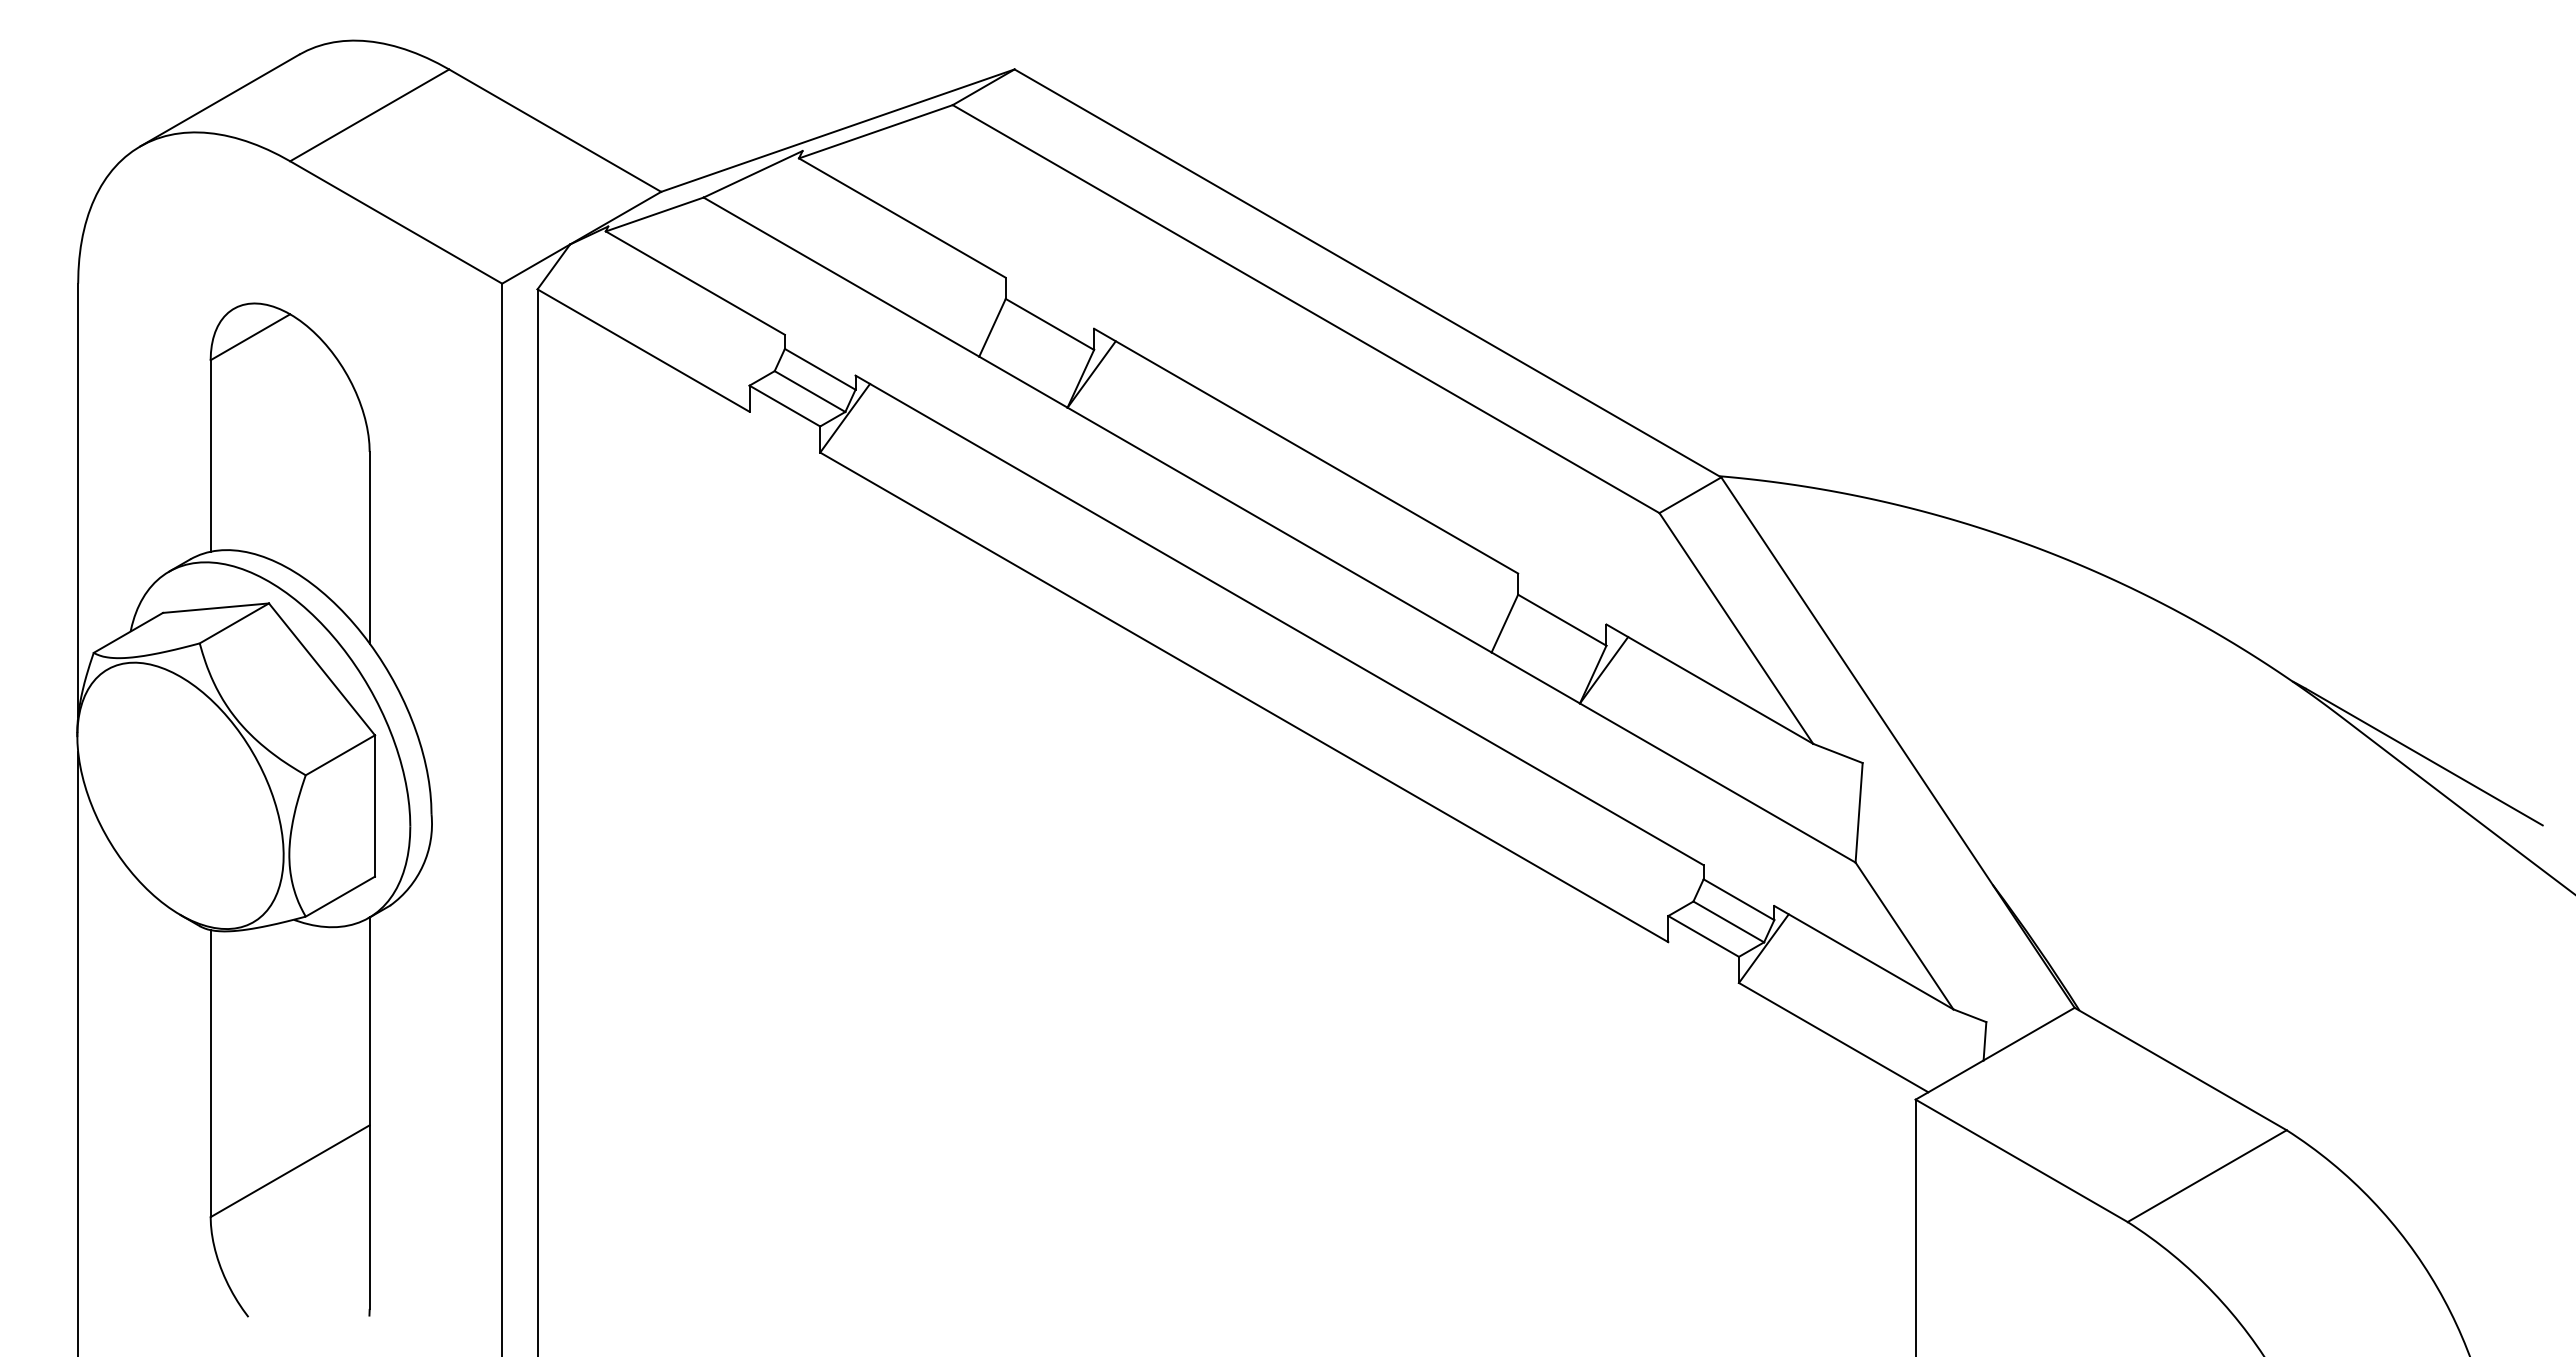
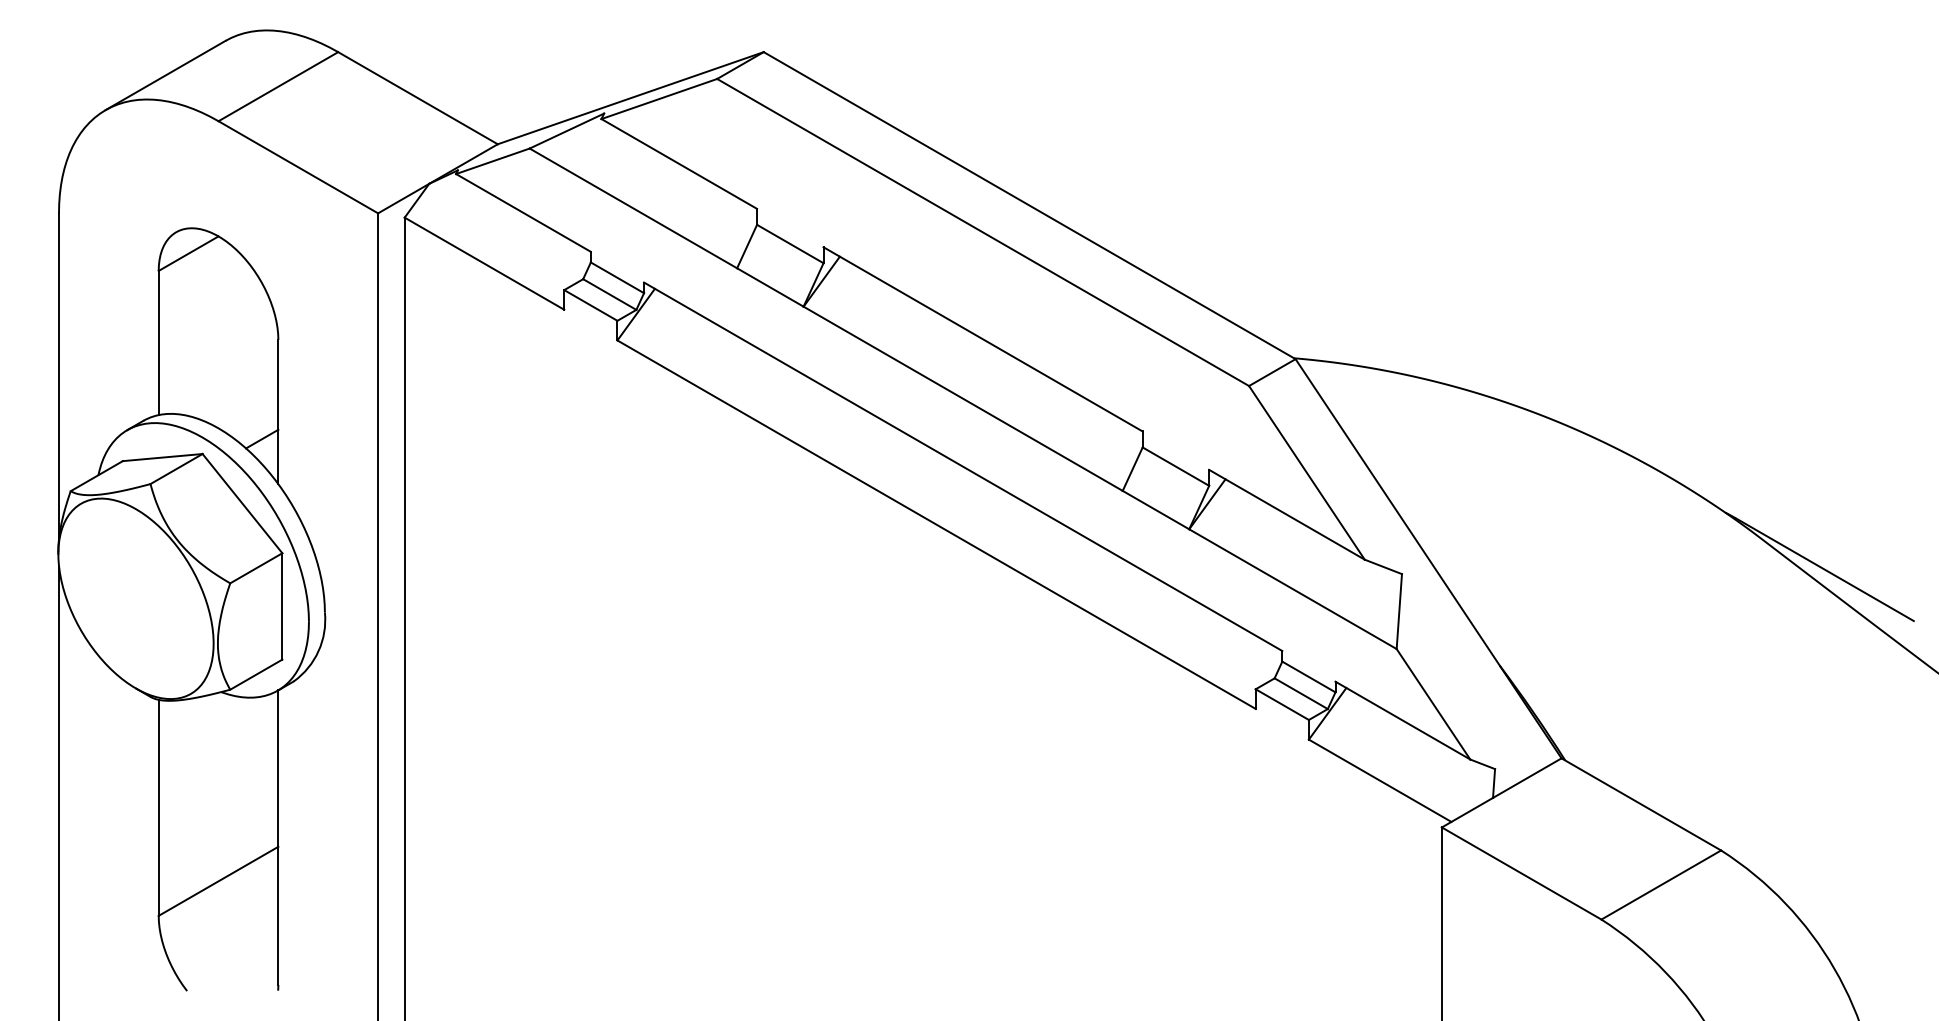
line: (347, 583) -> (261, 439), added

